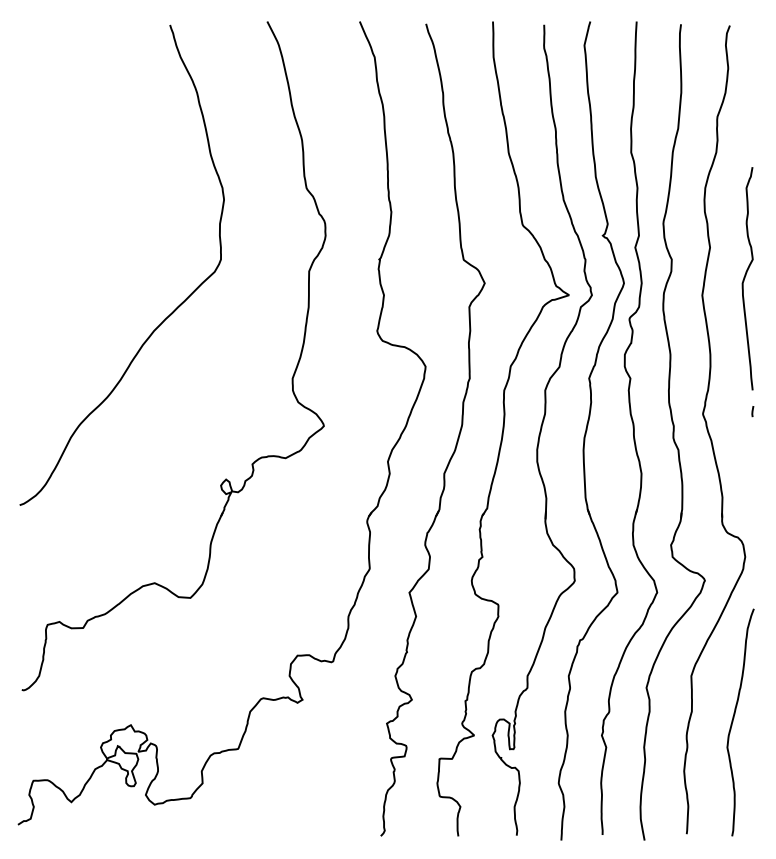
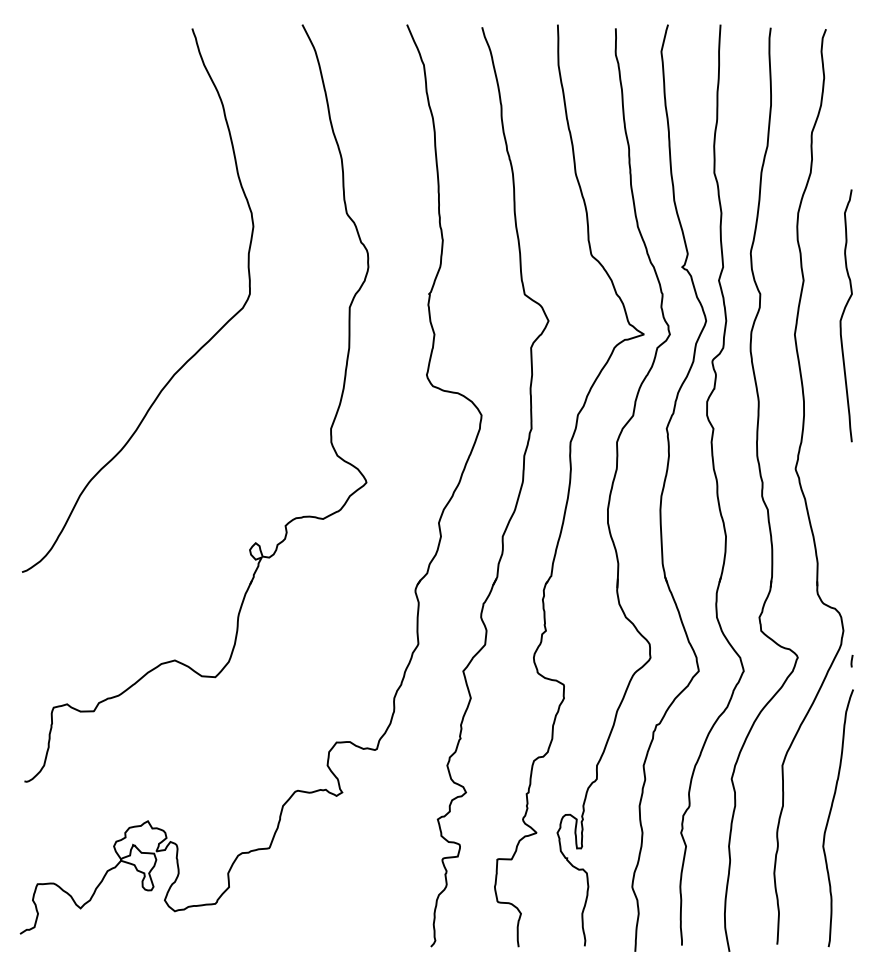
line: (752, 410) -> (851, 660), moved

